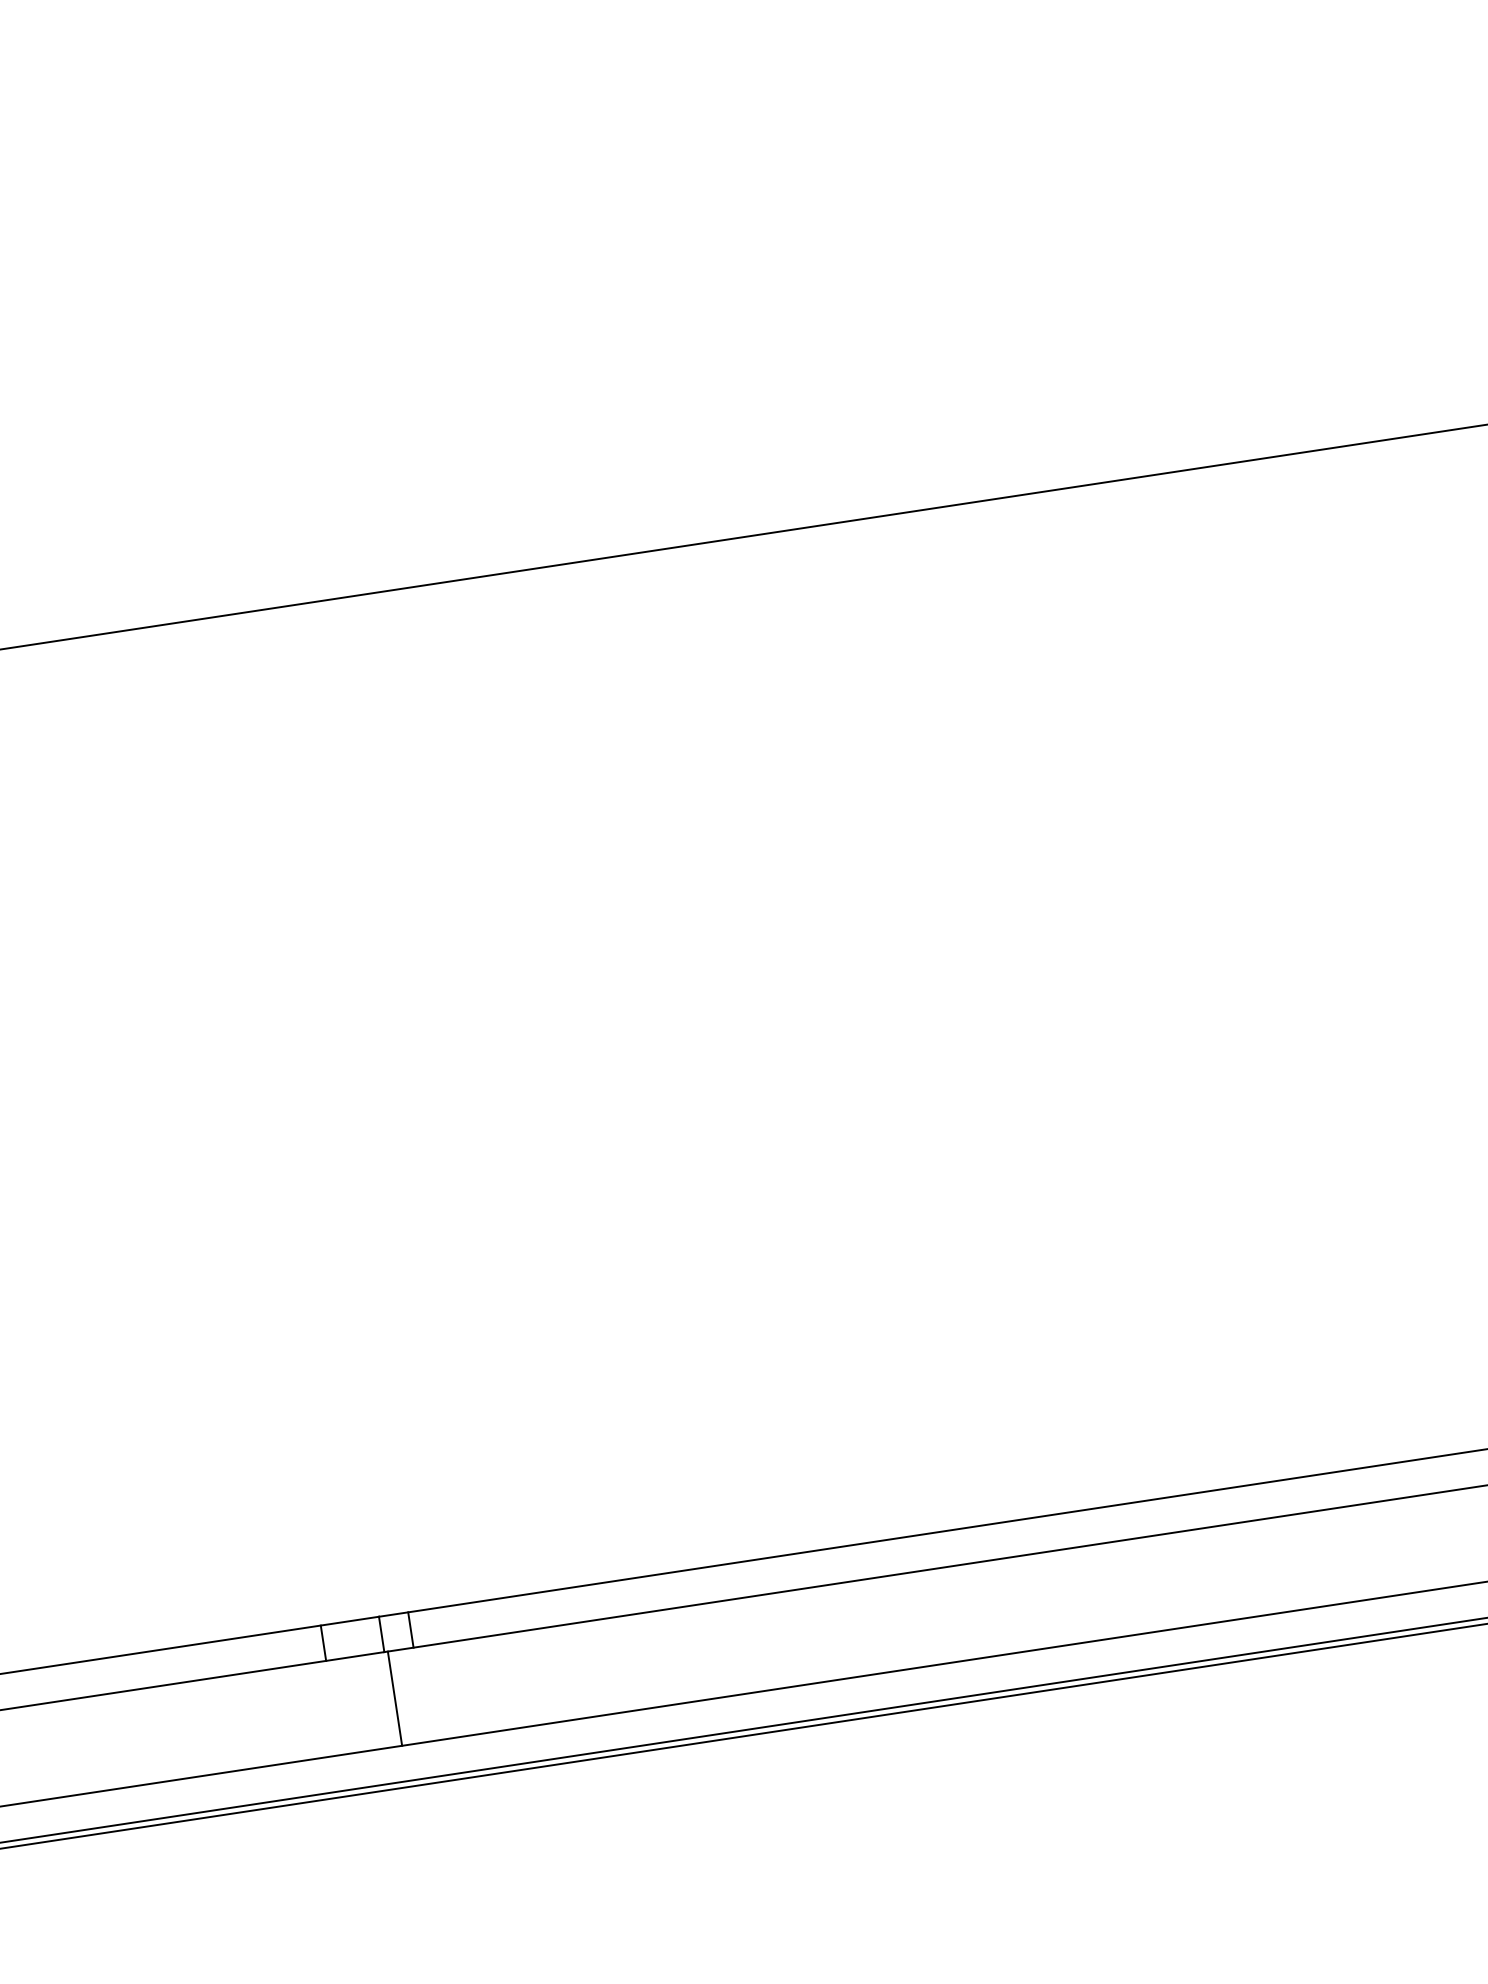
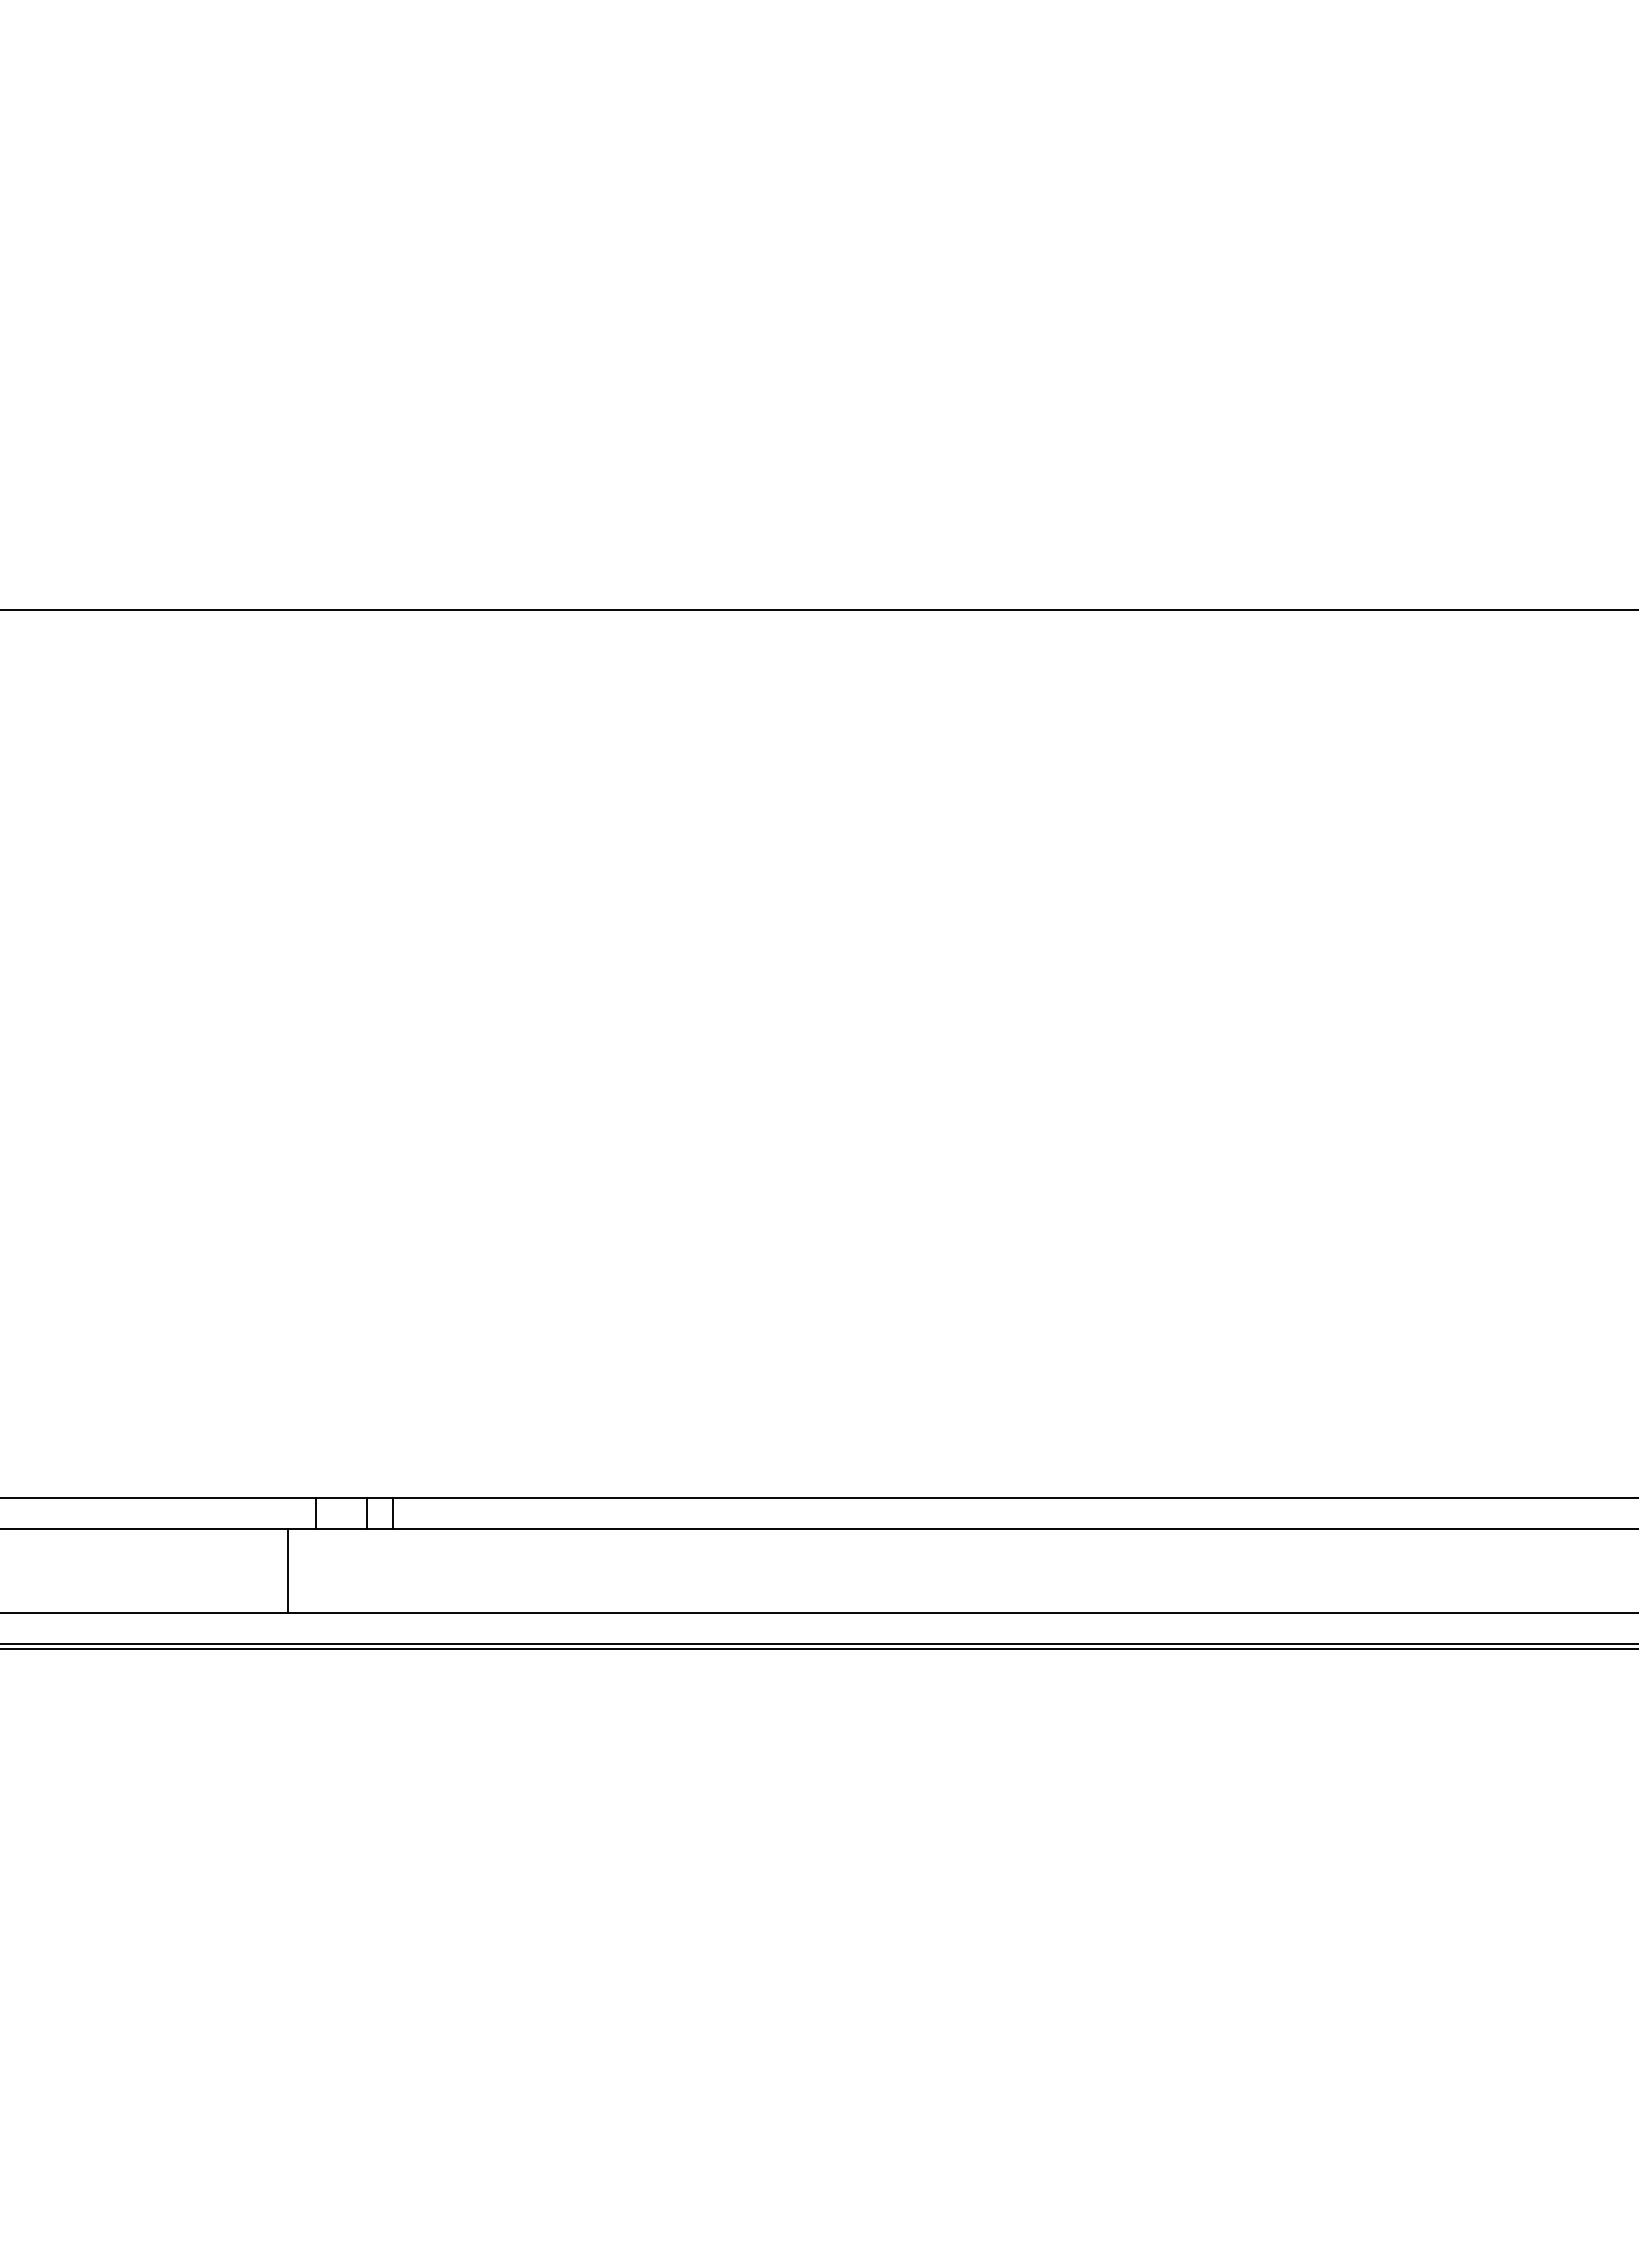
line: (395, 1698) -> (288, 1570), moved

